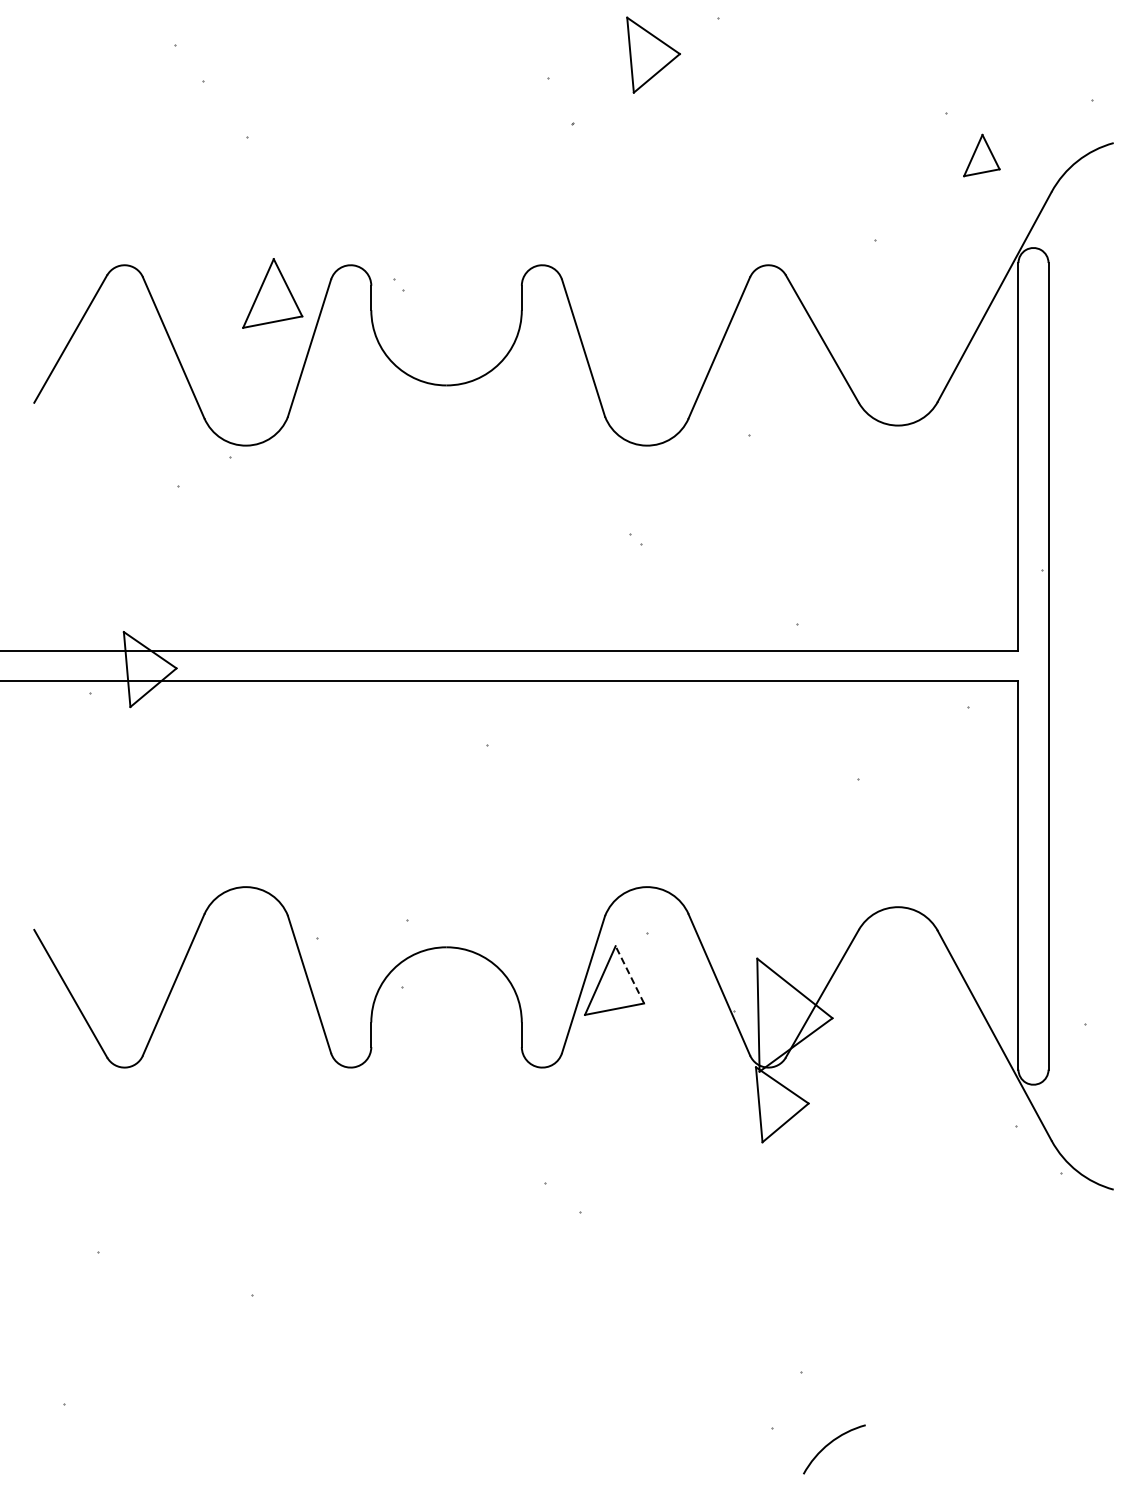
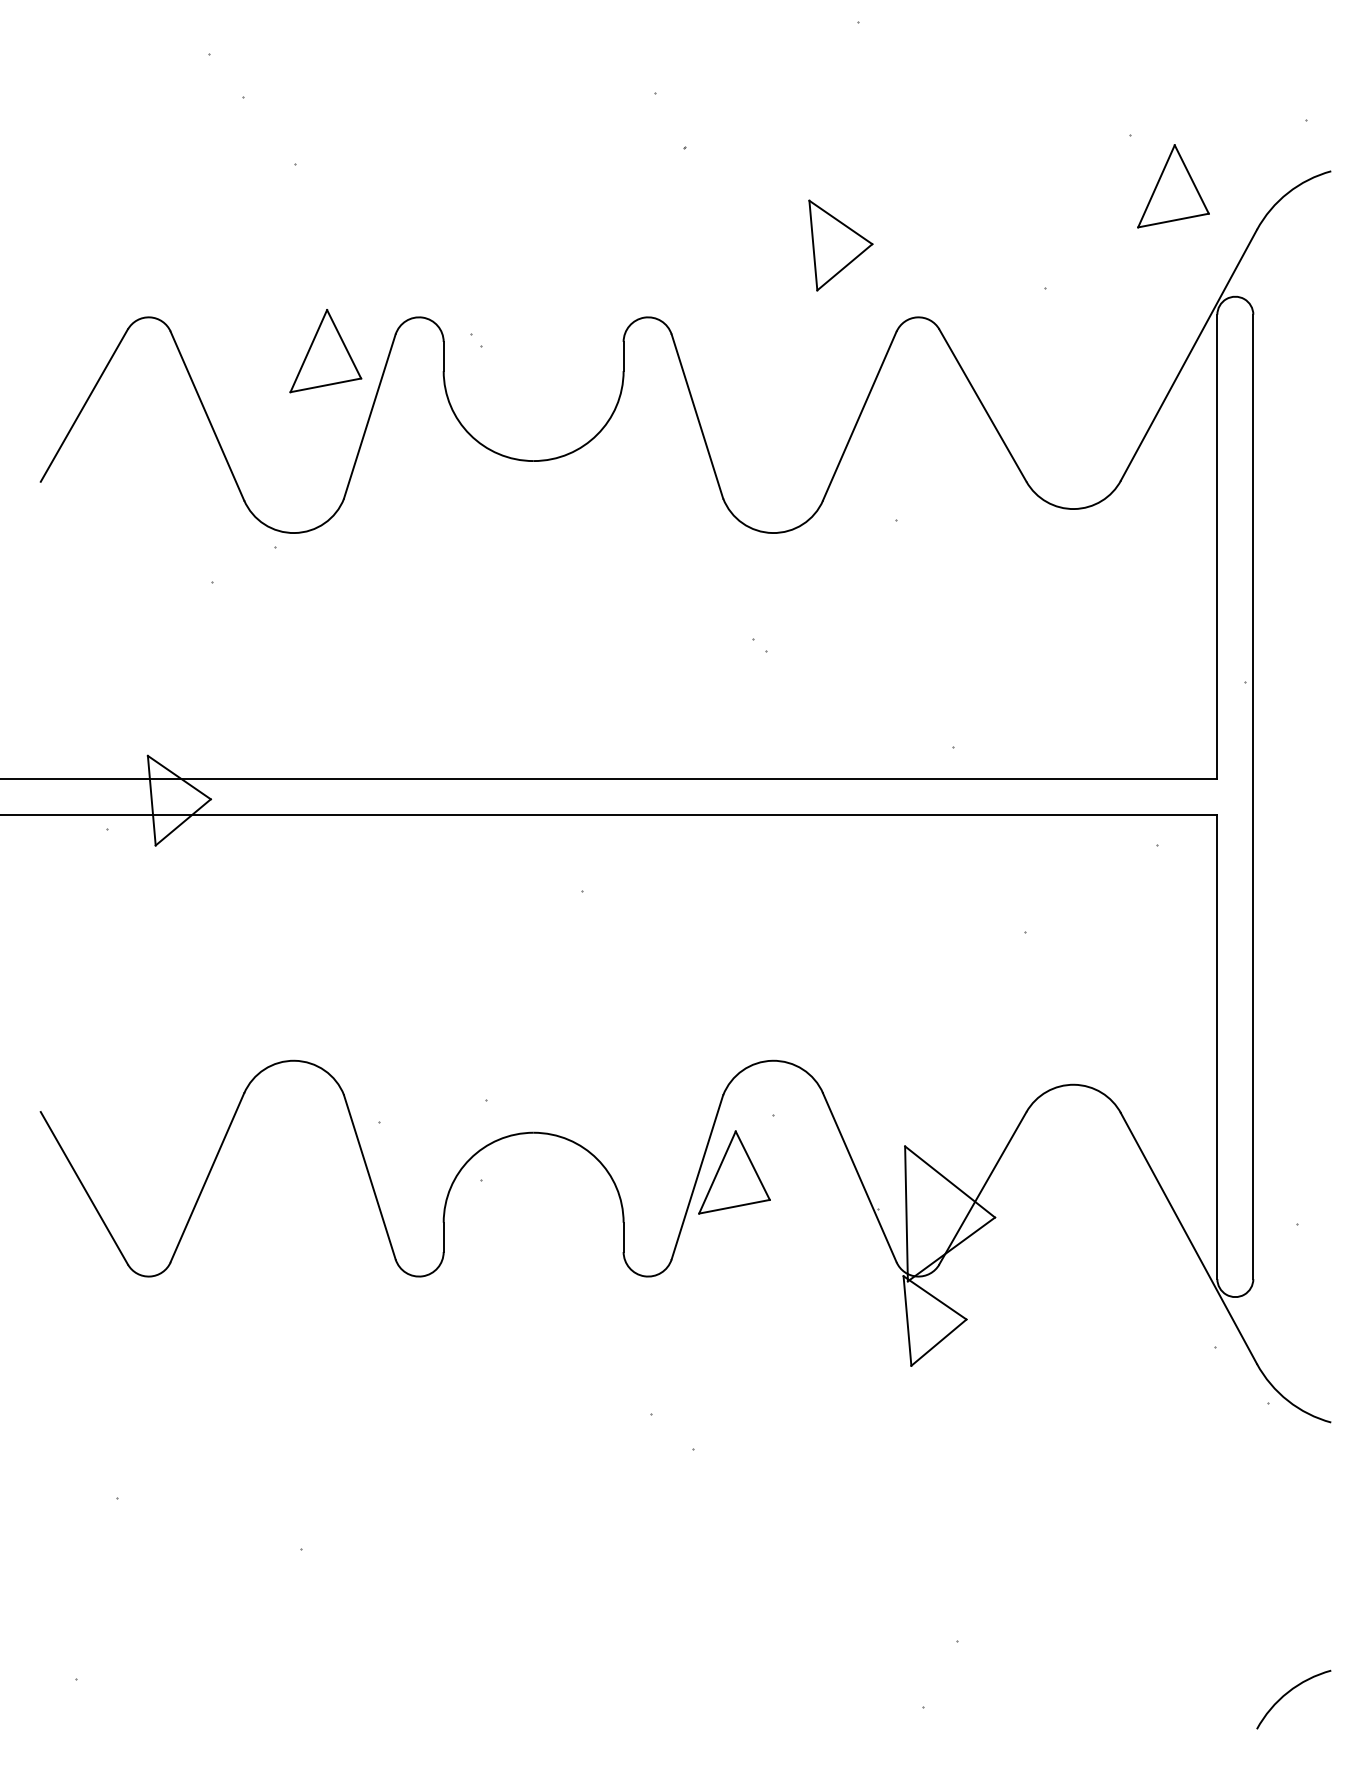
part: (653, 54) -> (840, 244), moved
part: (981, 155) -> (1173, 186), size x1.67
line: (629, 974) -> (752, 1165), dashed -> solid
arc: (831, 1443) -> (1290, 1692), moved

